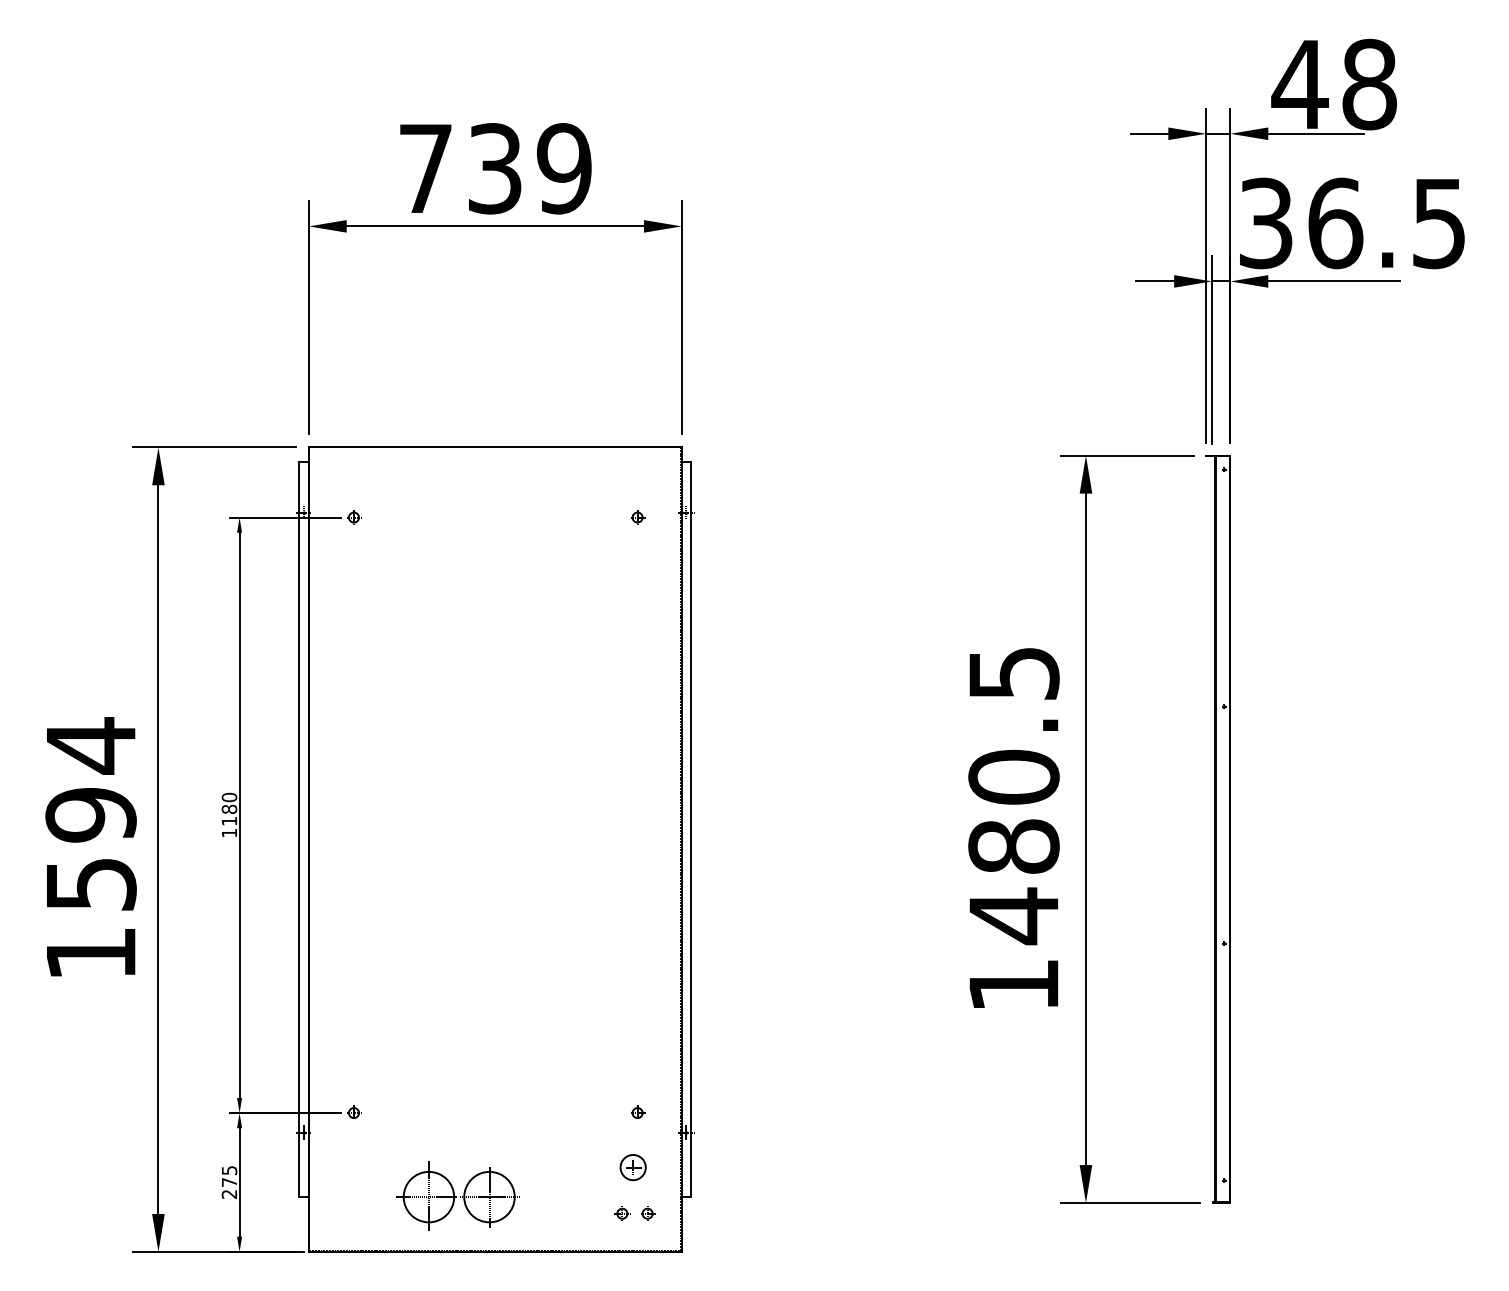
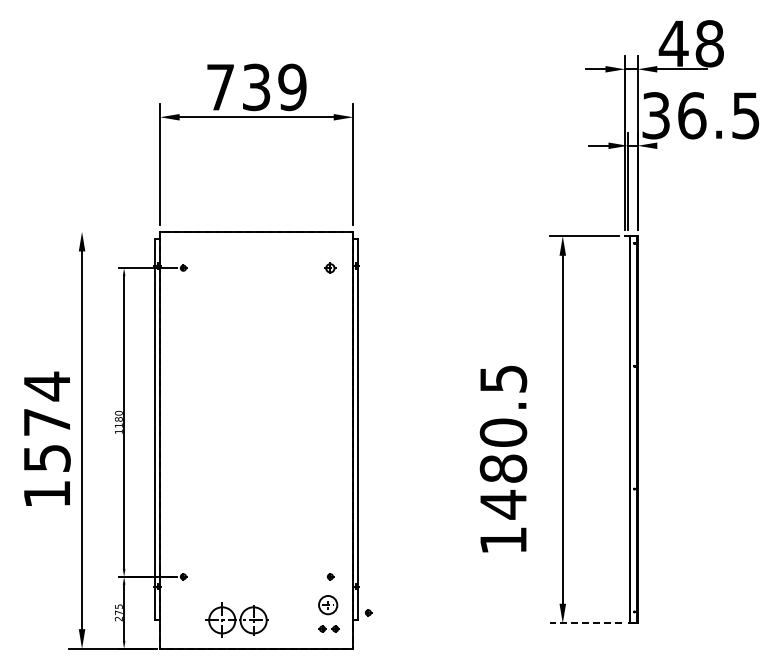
line: (1334, 280) -> (691, 145), removed
line: (213, 446) -> (110, 231), removed
part: (637, 516) -> (330, 267), size x1.6
text: (89, 815) -> (46, 422), 1594 -> 1574
text: (1014, 828) -> (503, 459), moved
part: (631, 1166) -> (327, 604), size x1.4
part: (711, 1181) -> (368, 612), added
line: (1129, 1203) -> (585, 623), solid -> dashed

